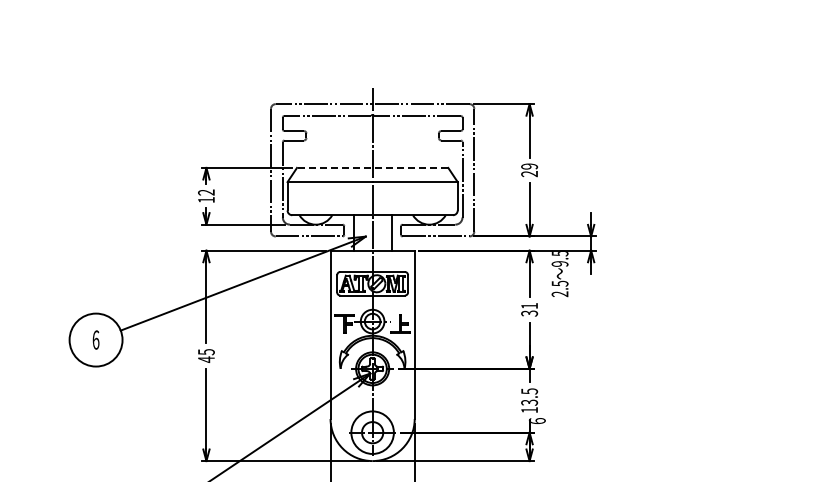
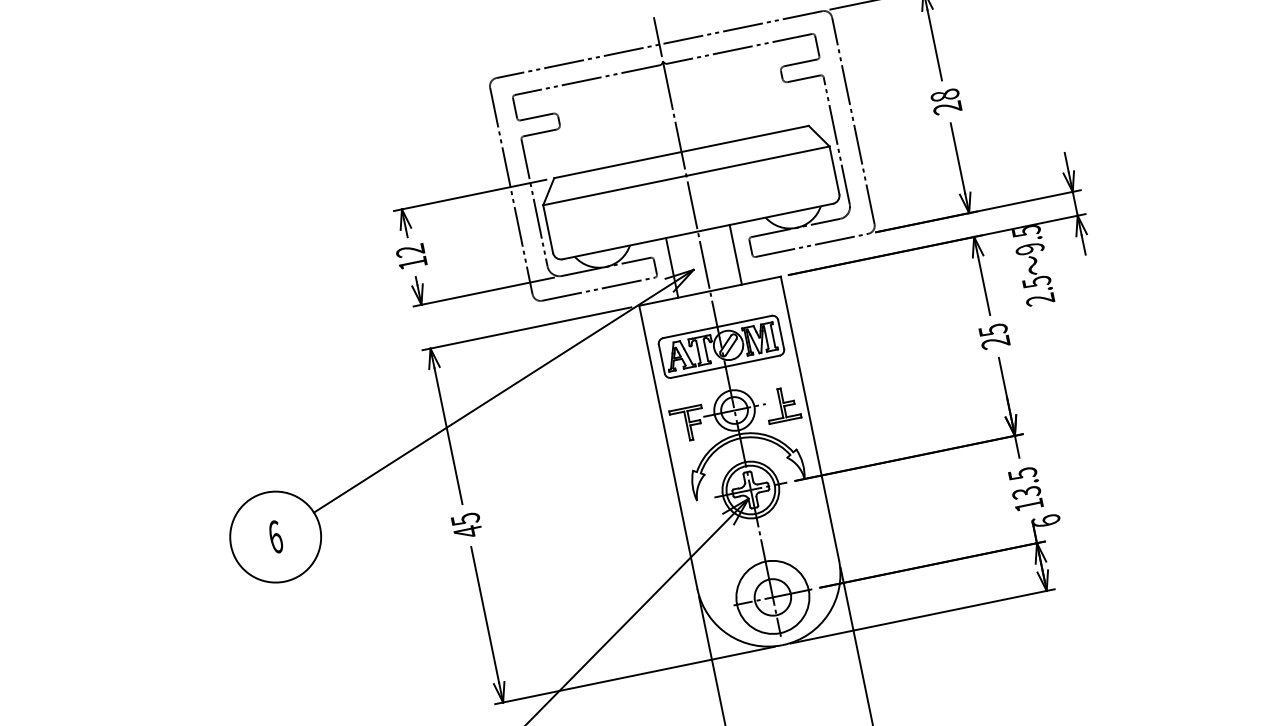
text: (529, 166) -> (944, 95), 29 -> 28
line: (372, 167) -> (681, 151), dashed -> solid
text: (529, 309) -> (994, 335), 31 -> 25

